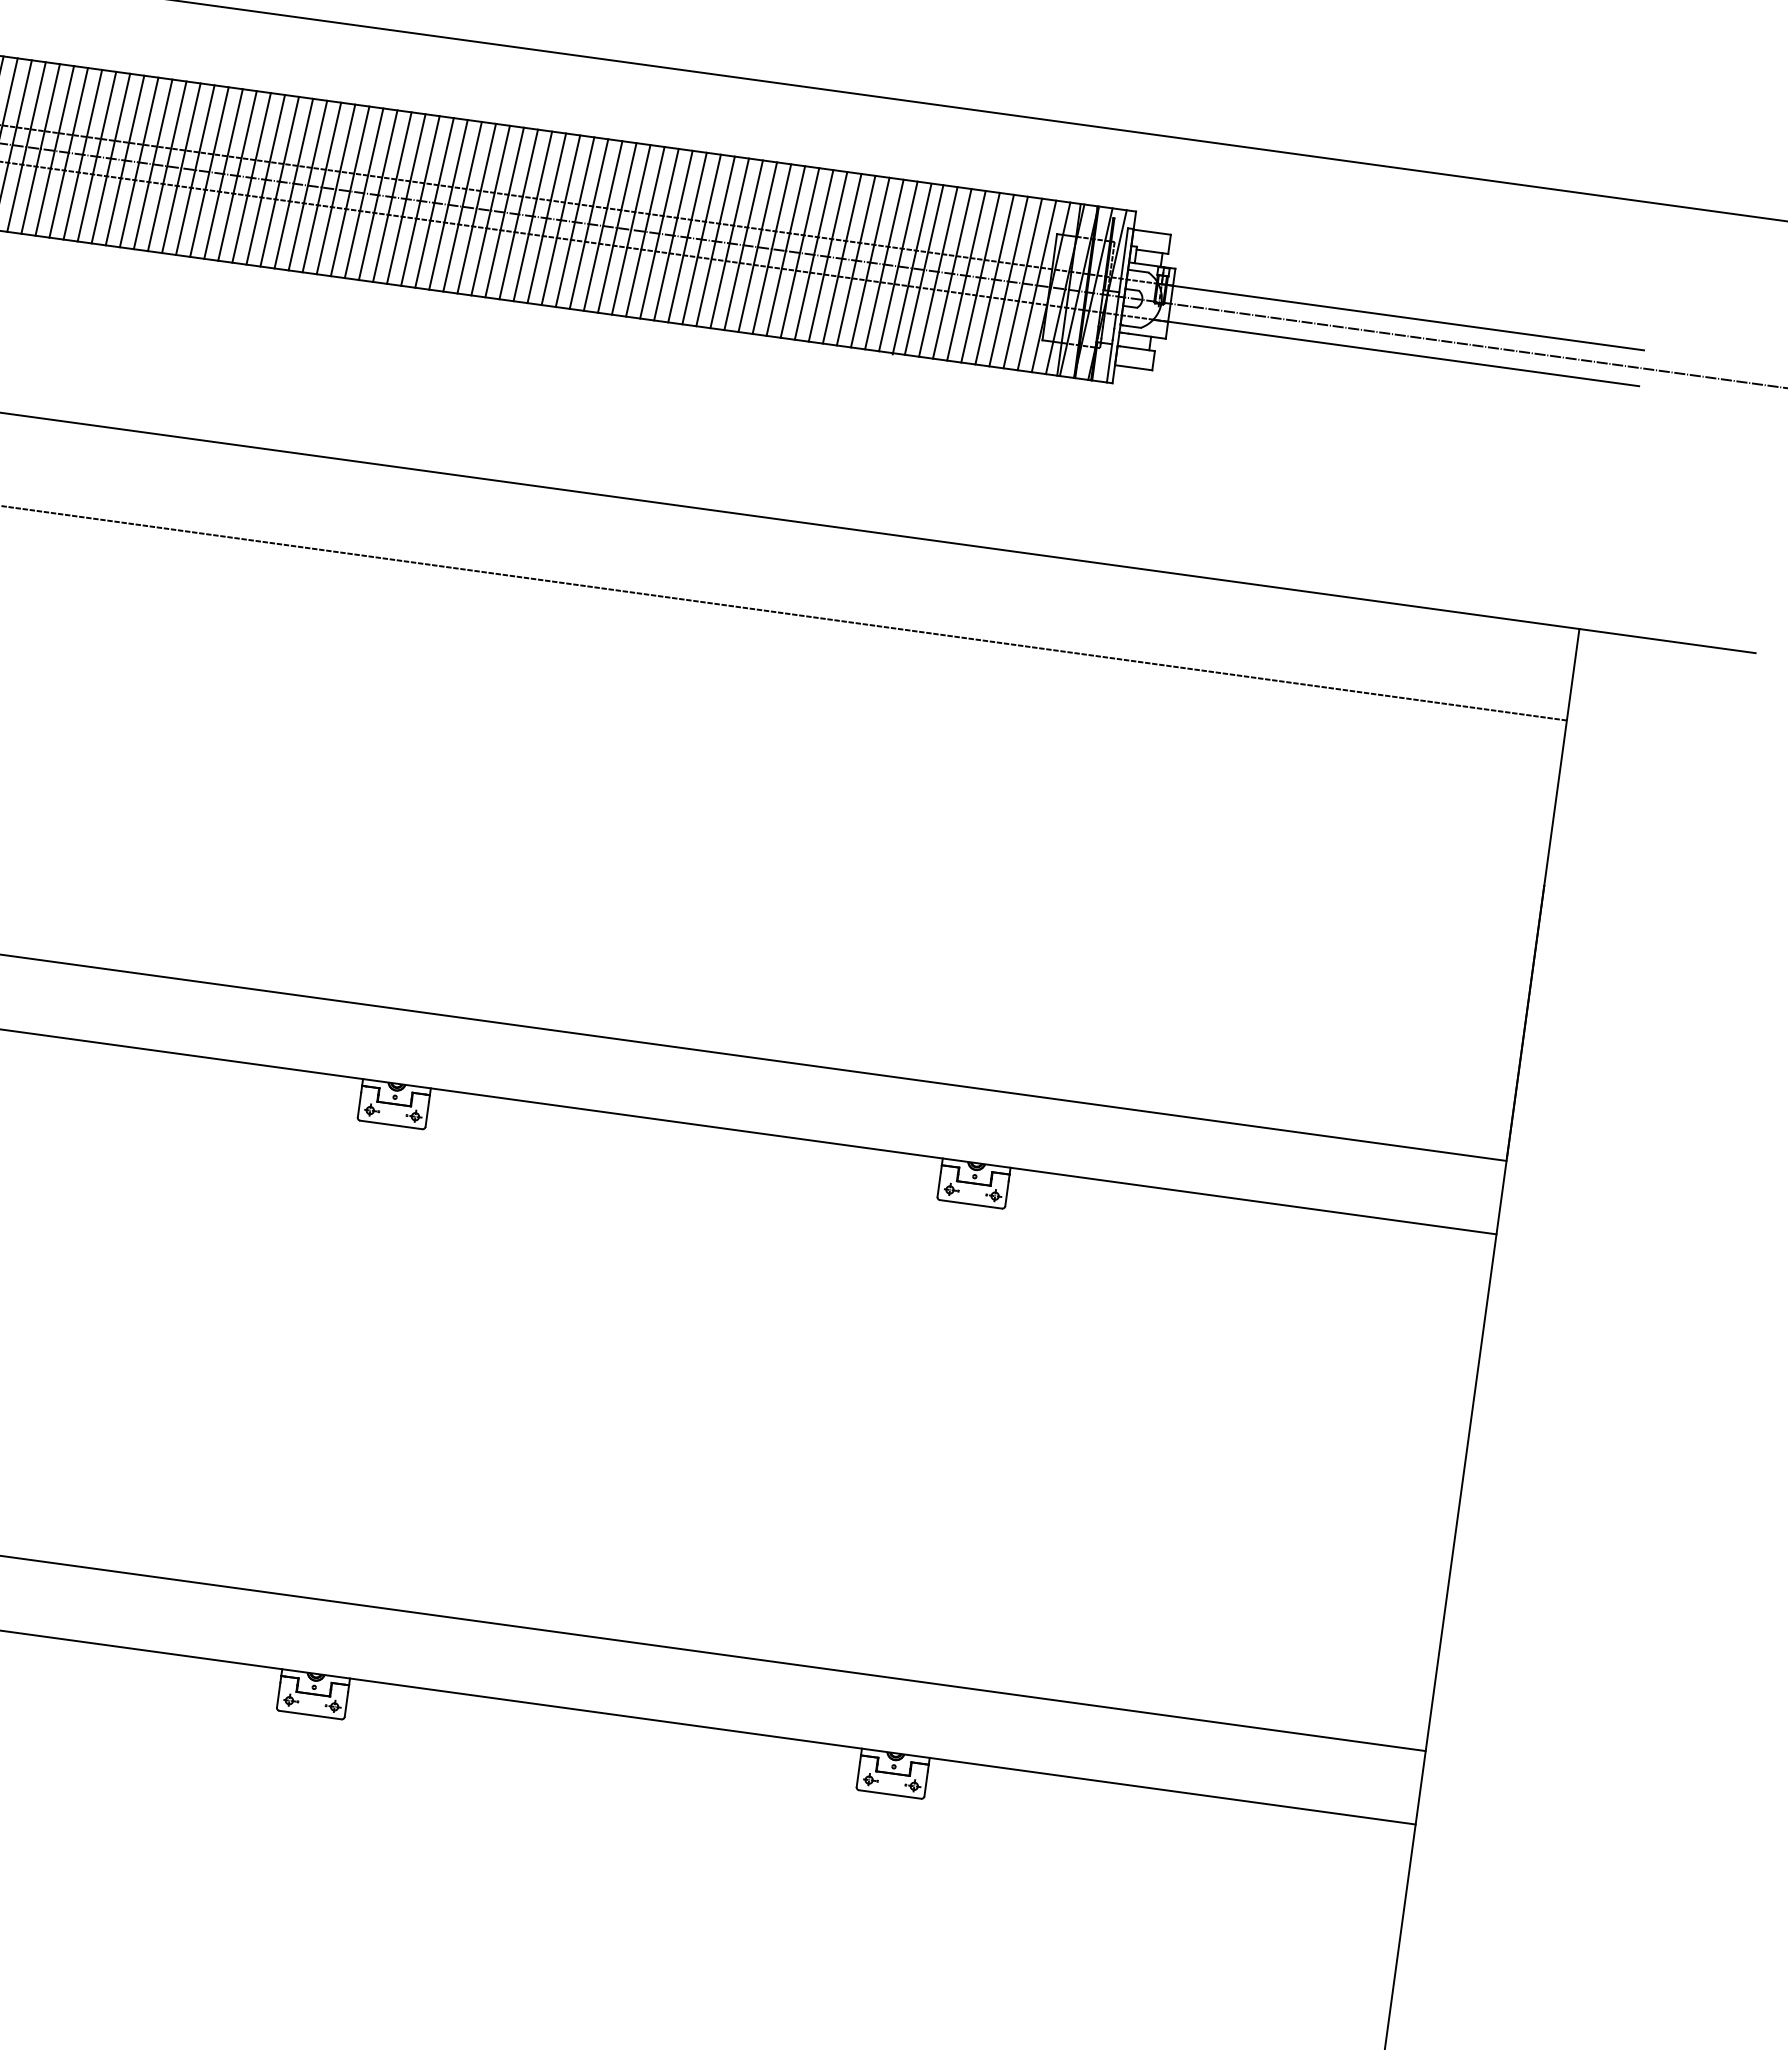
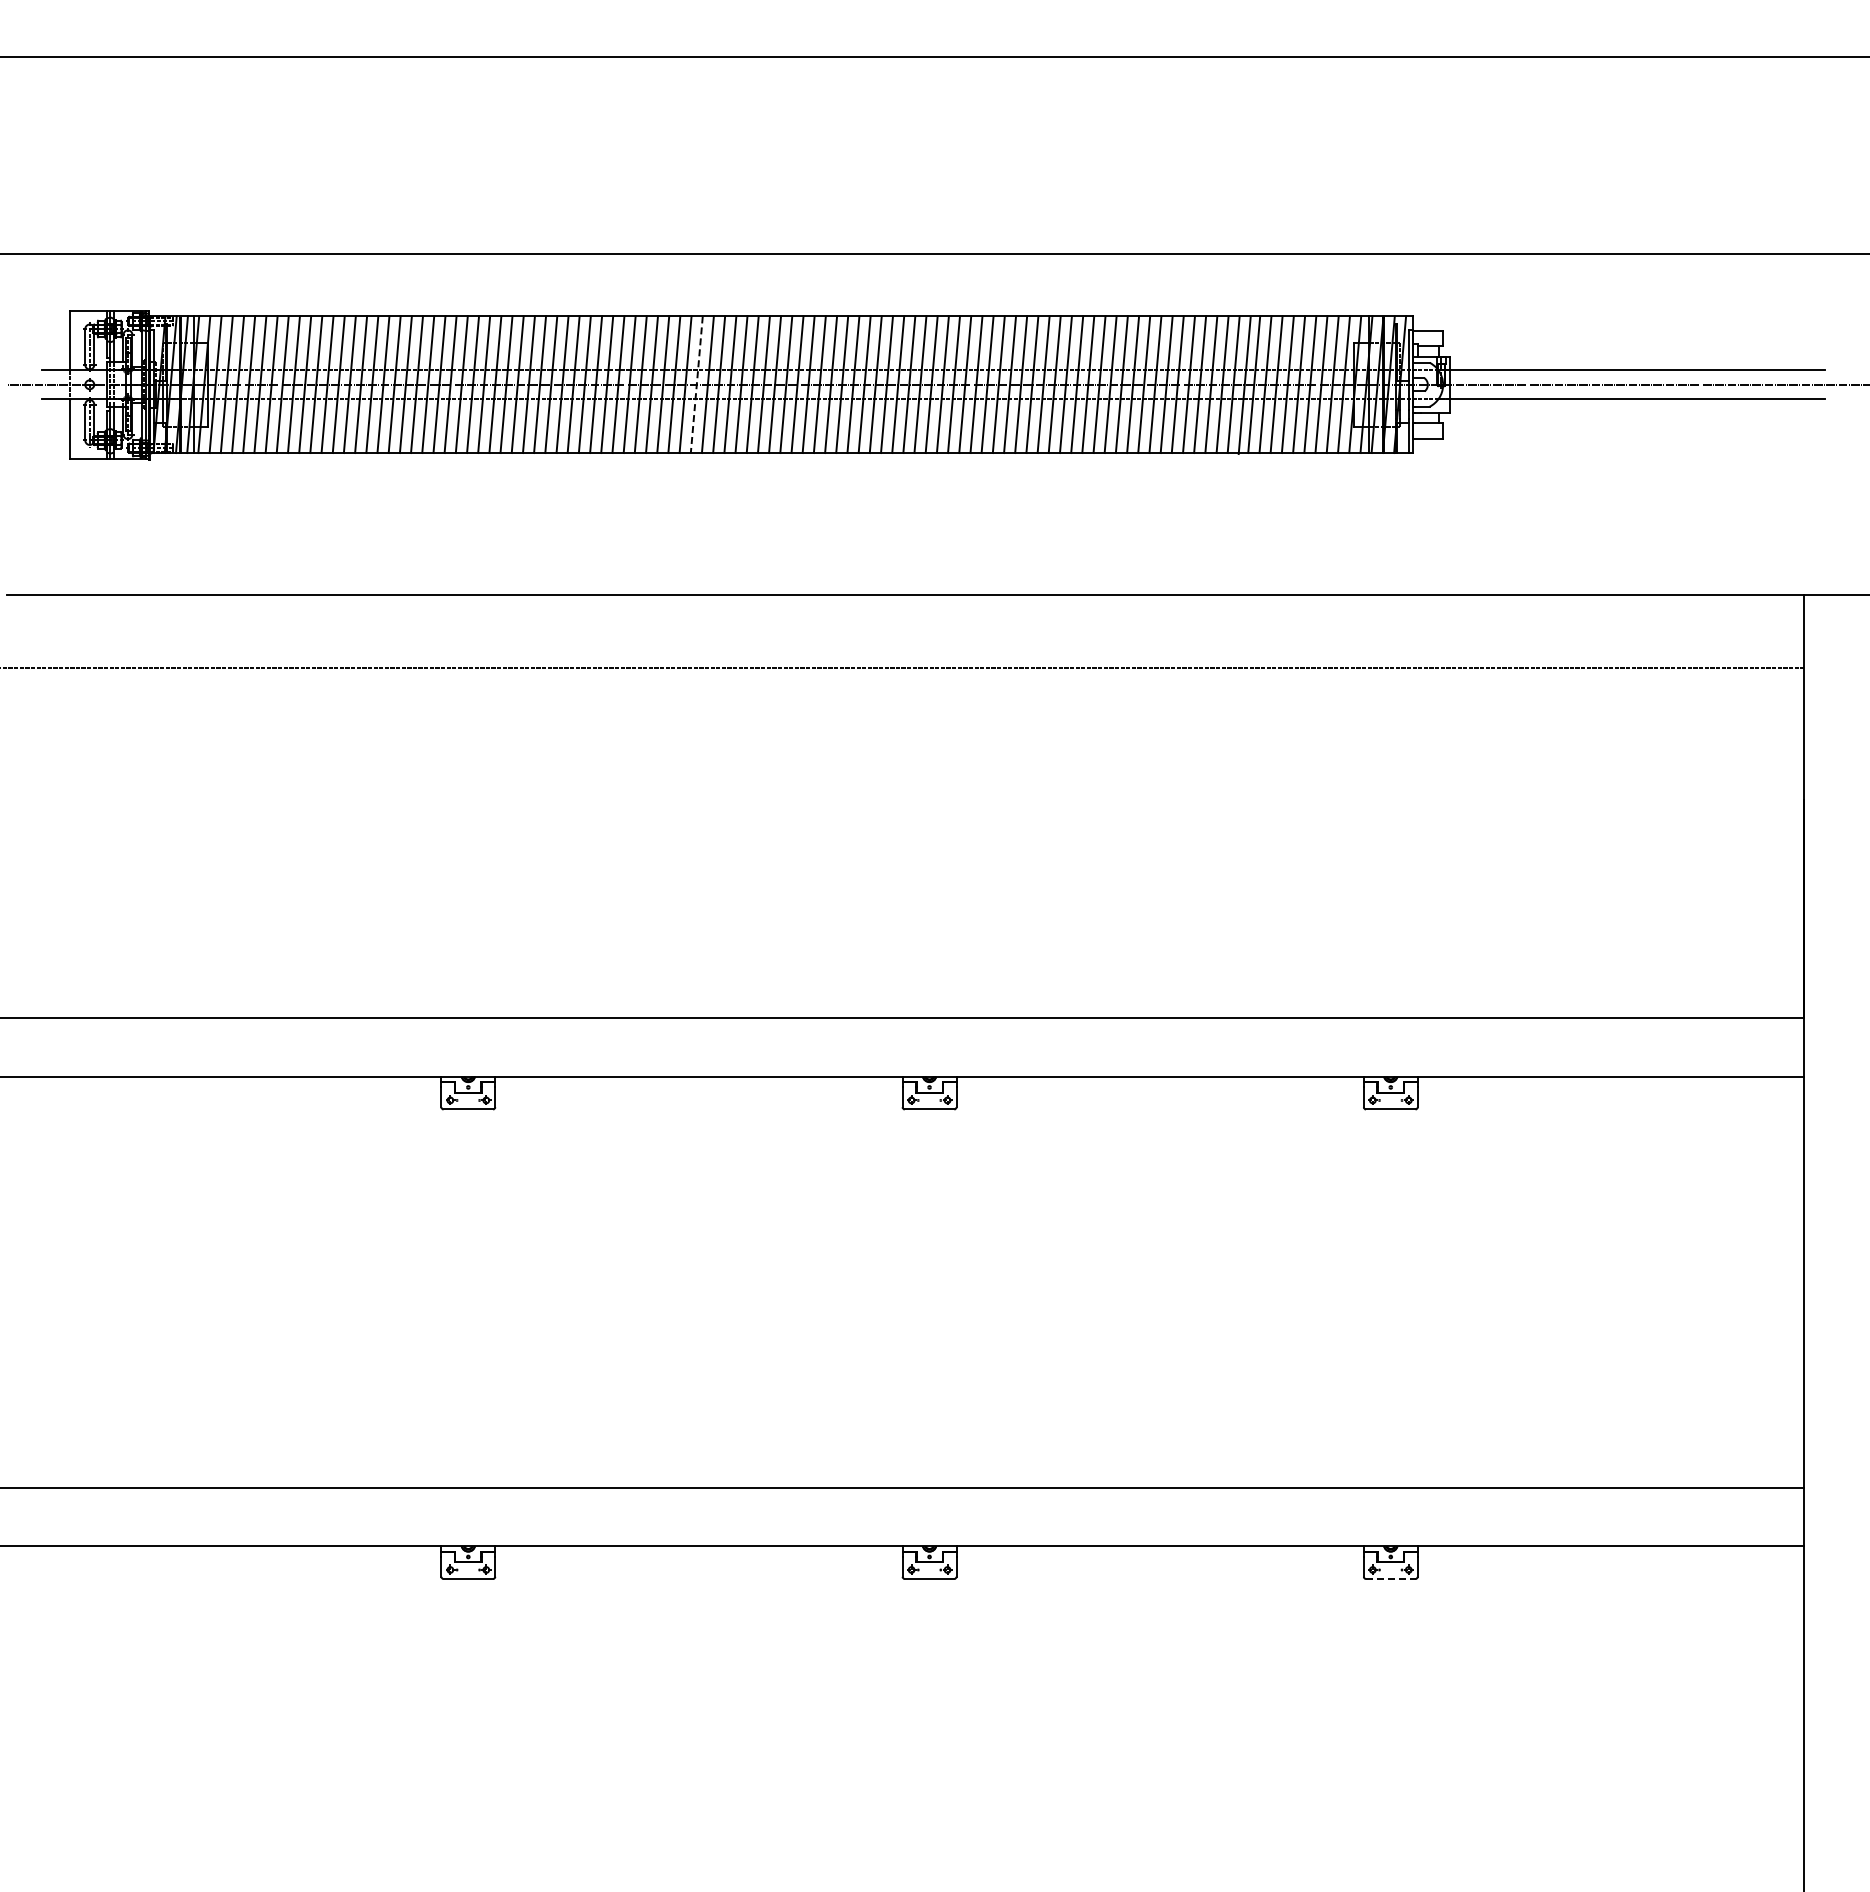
line: (223, 173) -> (696, 384), solid -> dashed
line: (889, 1793) -> (1390, 1578), solid -> dashed

